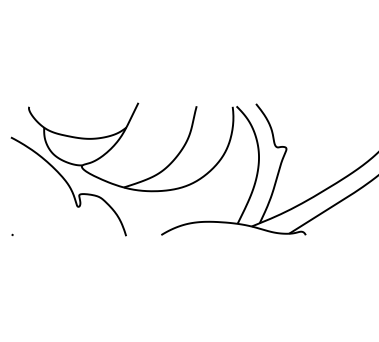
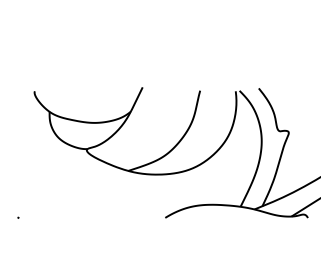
curve: (68, 186) -> (73, 169), removed

